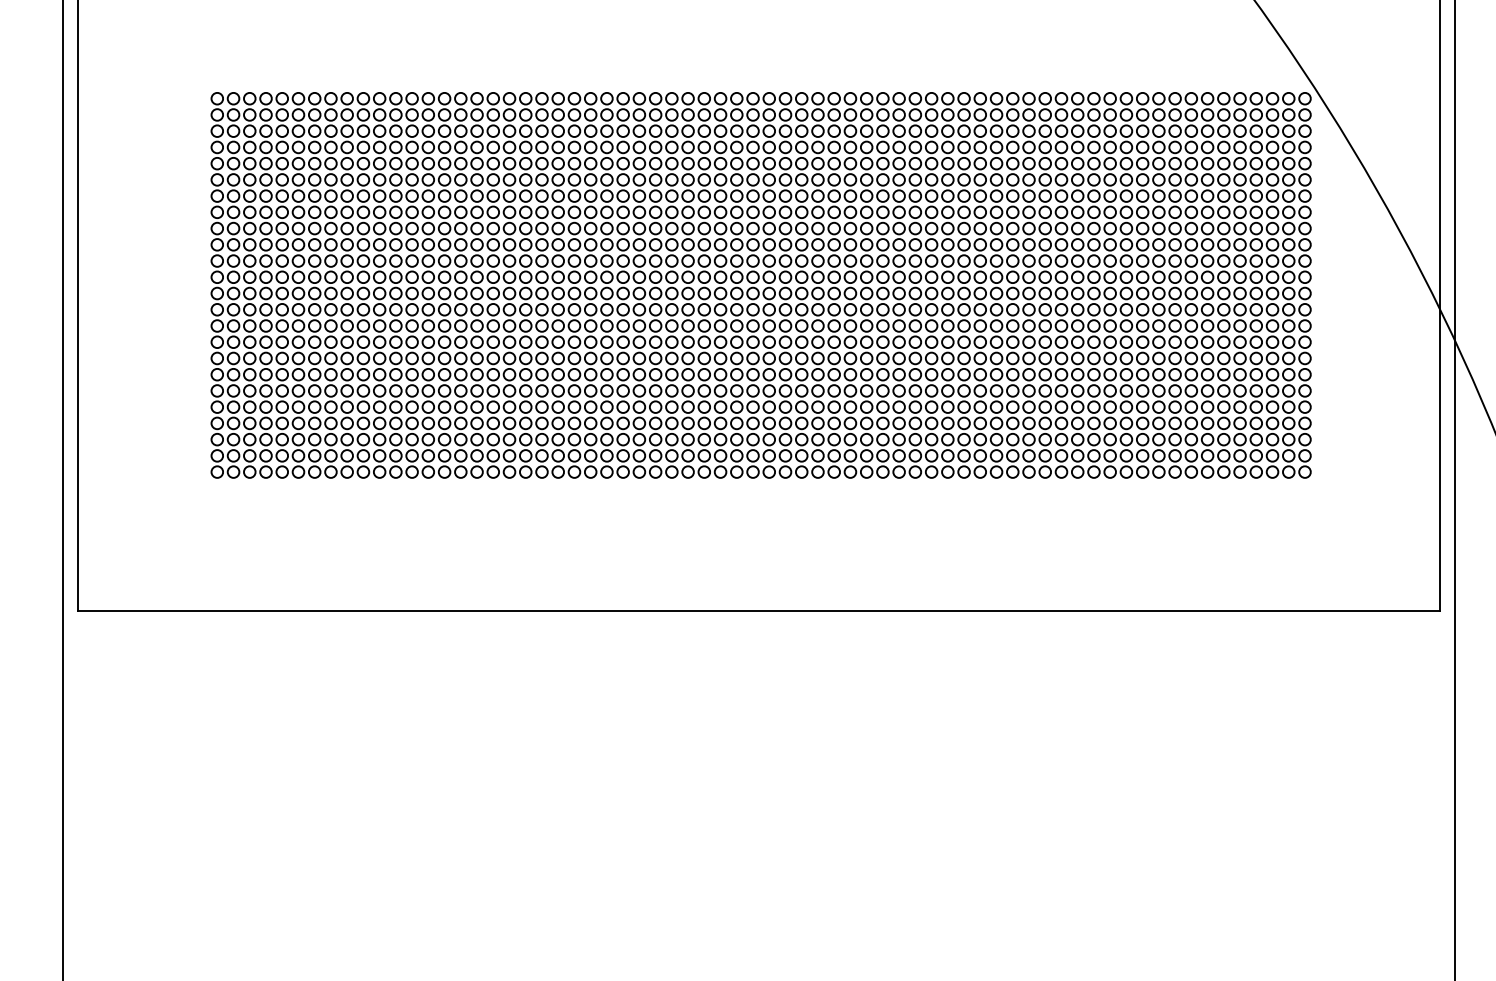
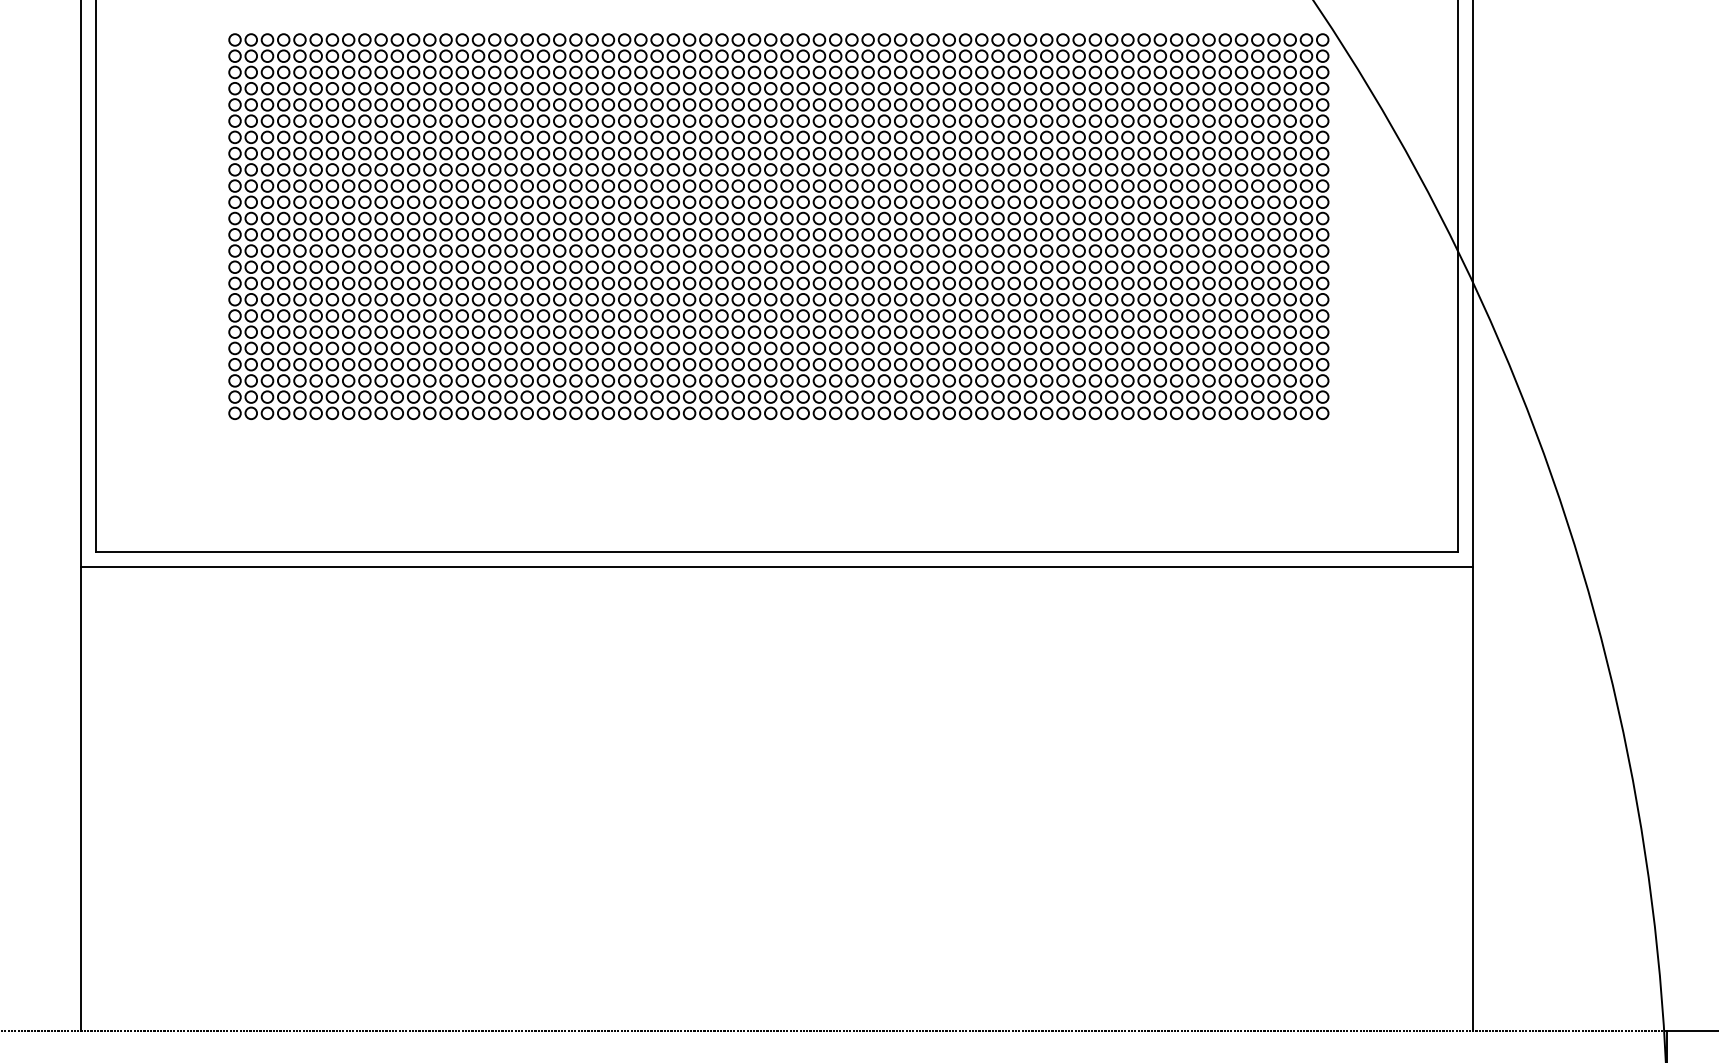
line: (758, 626) -> (776, 567), added

